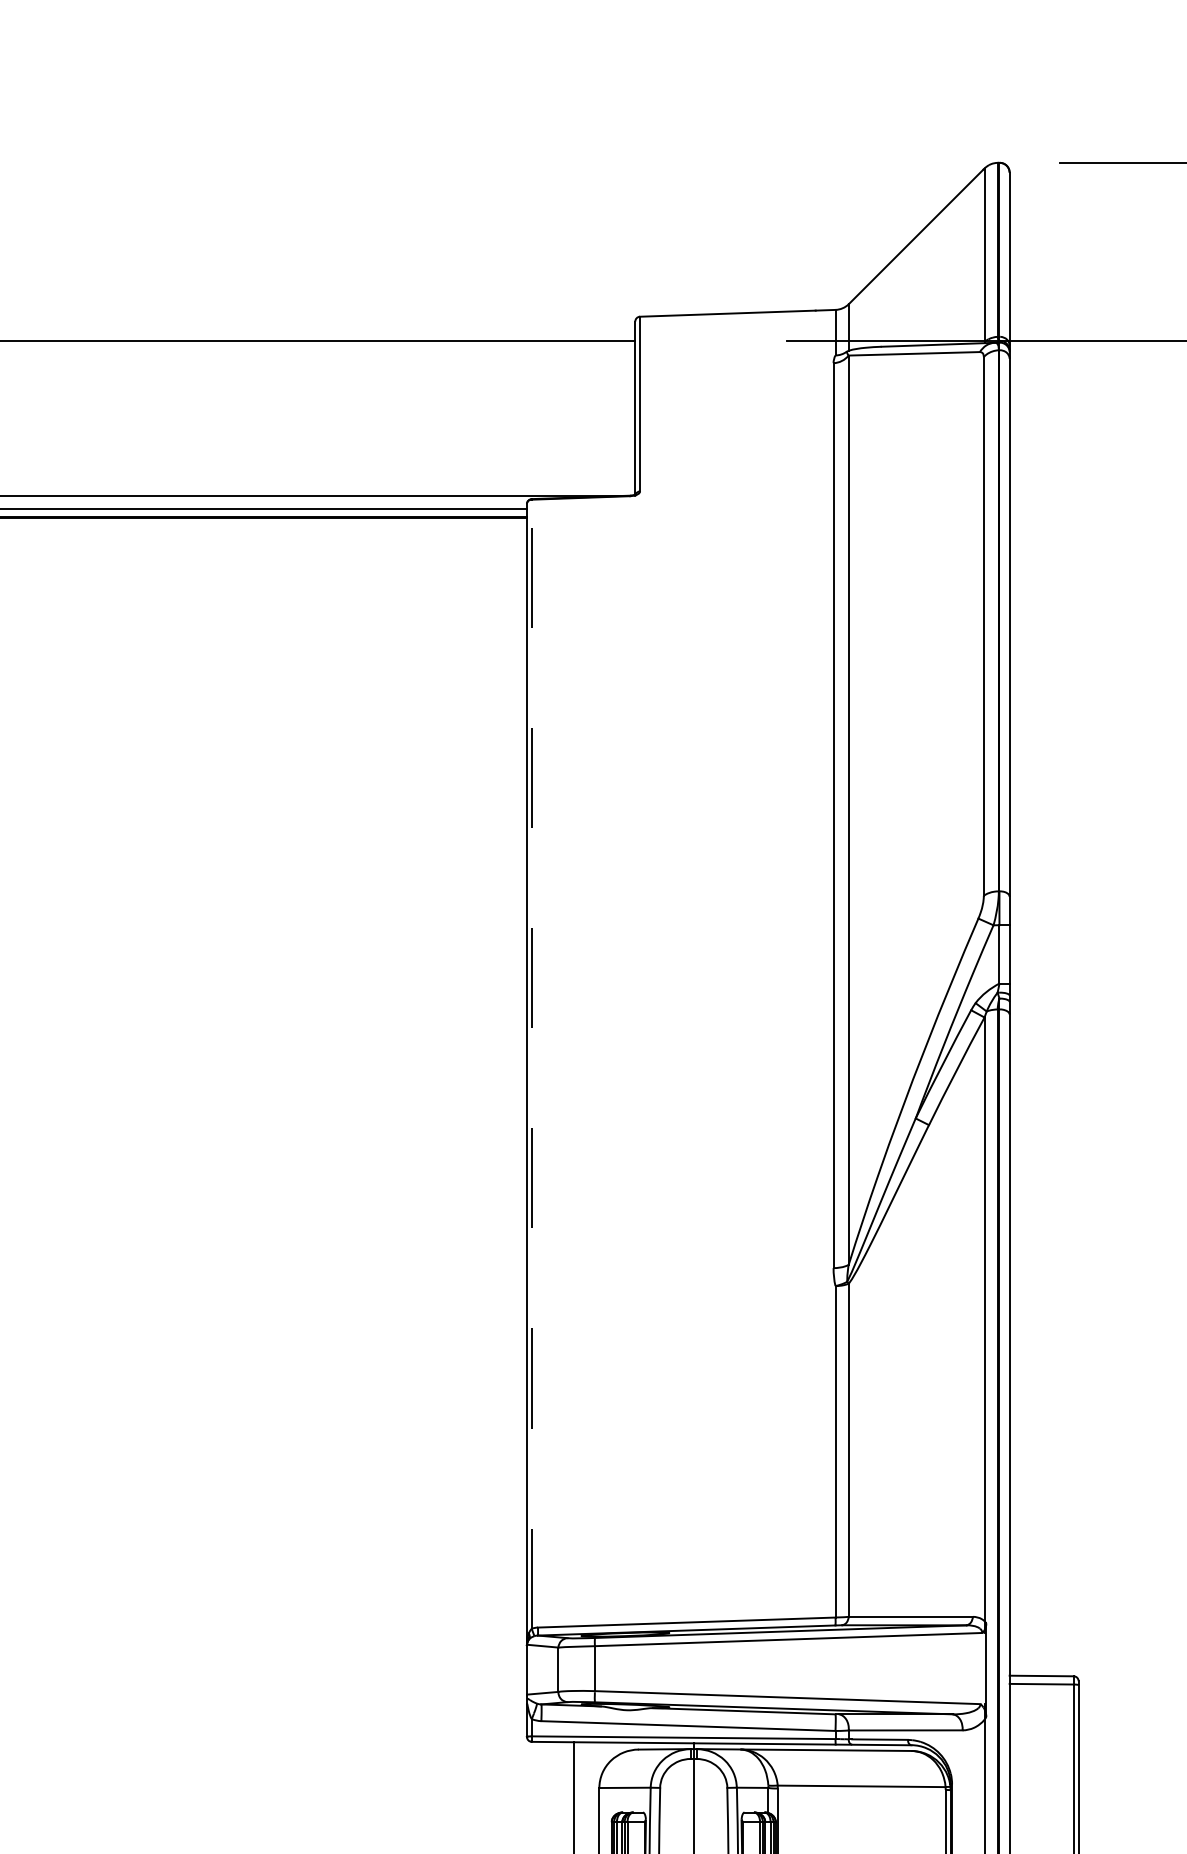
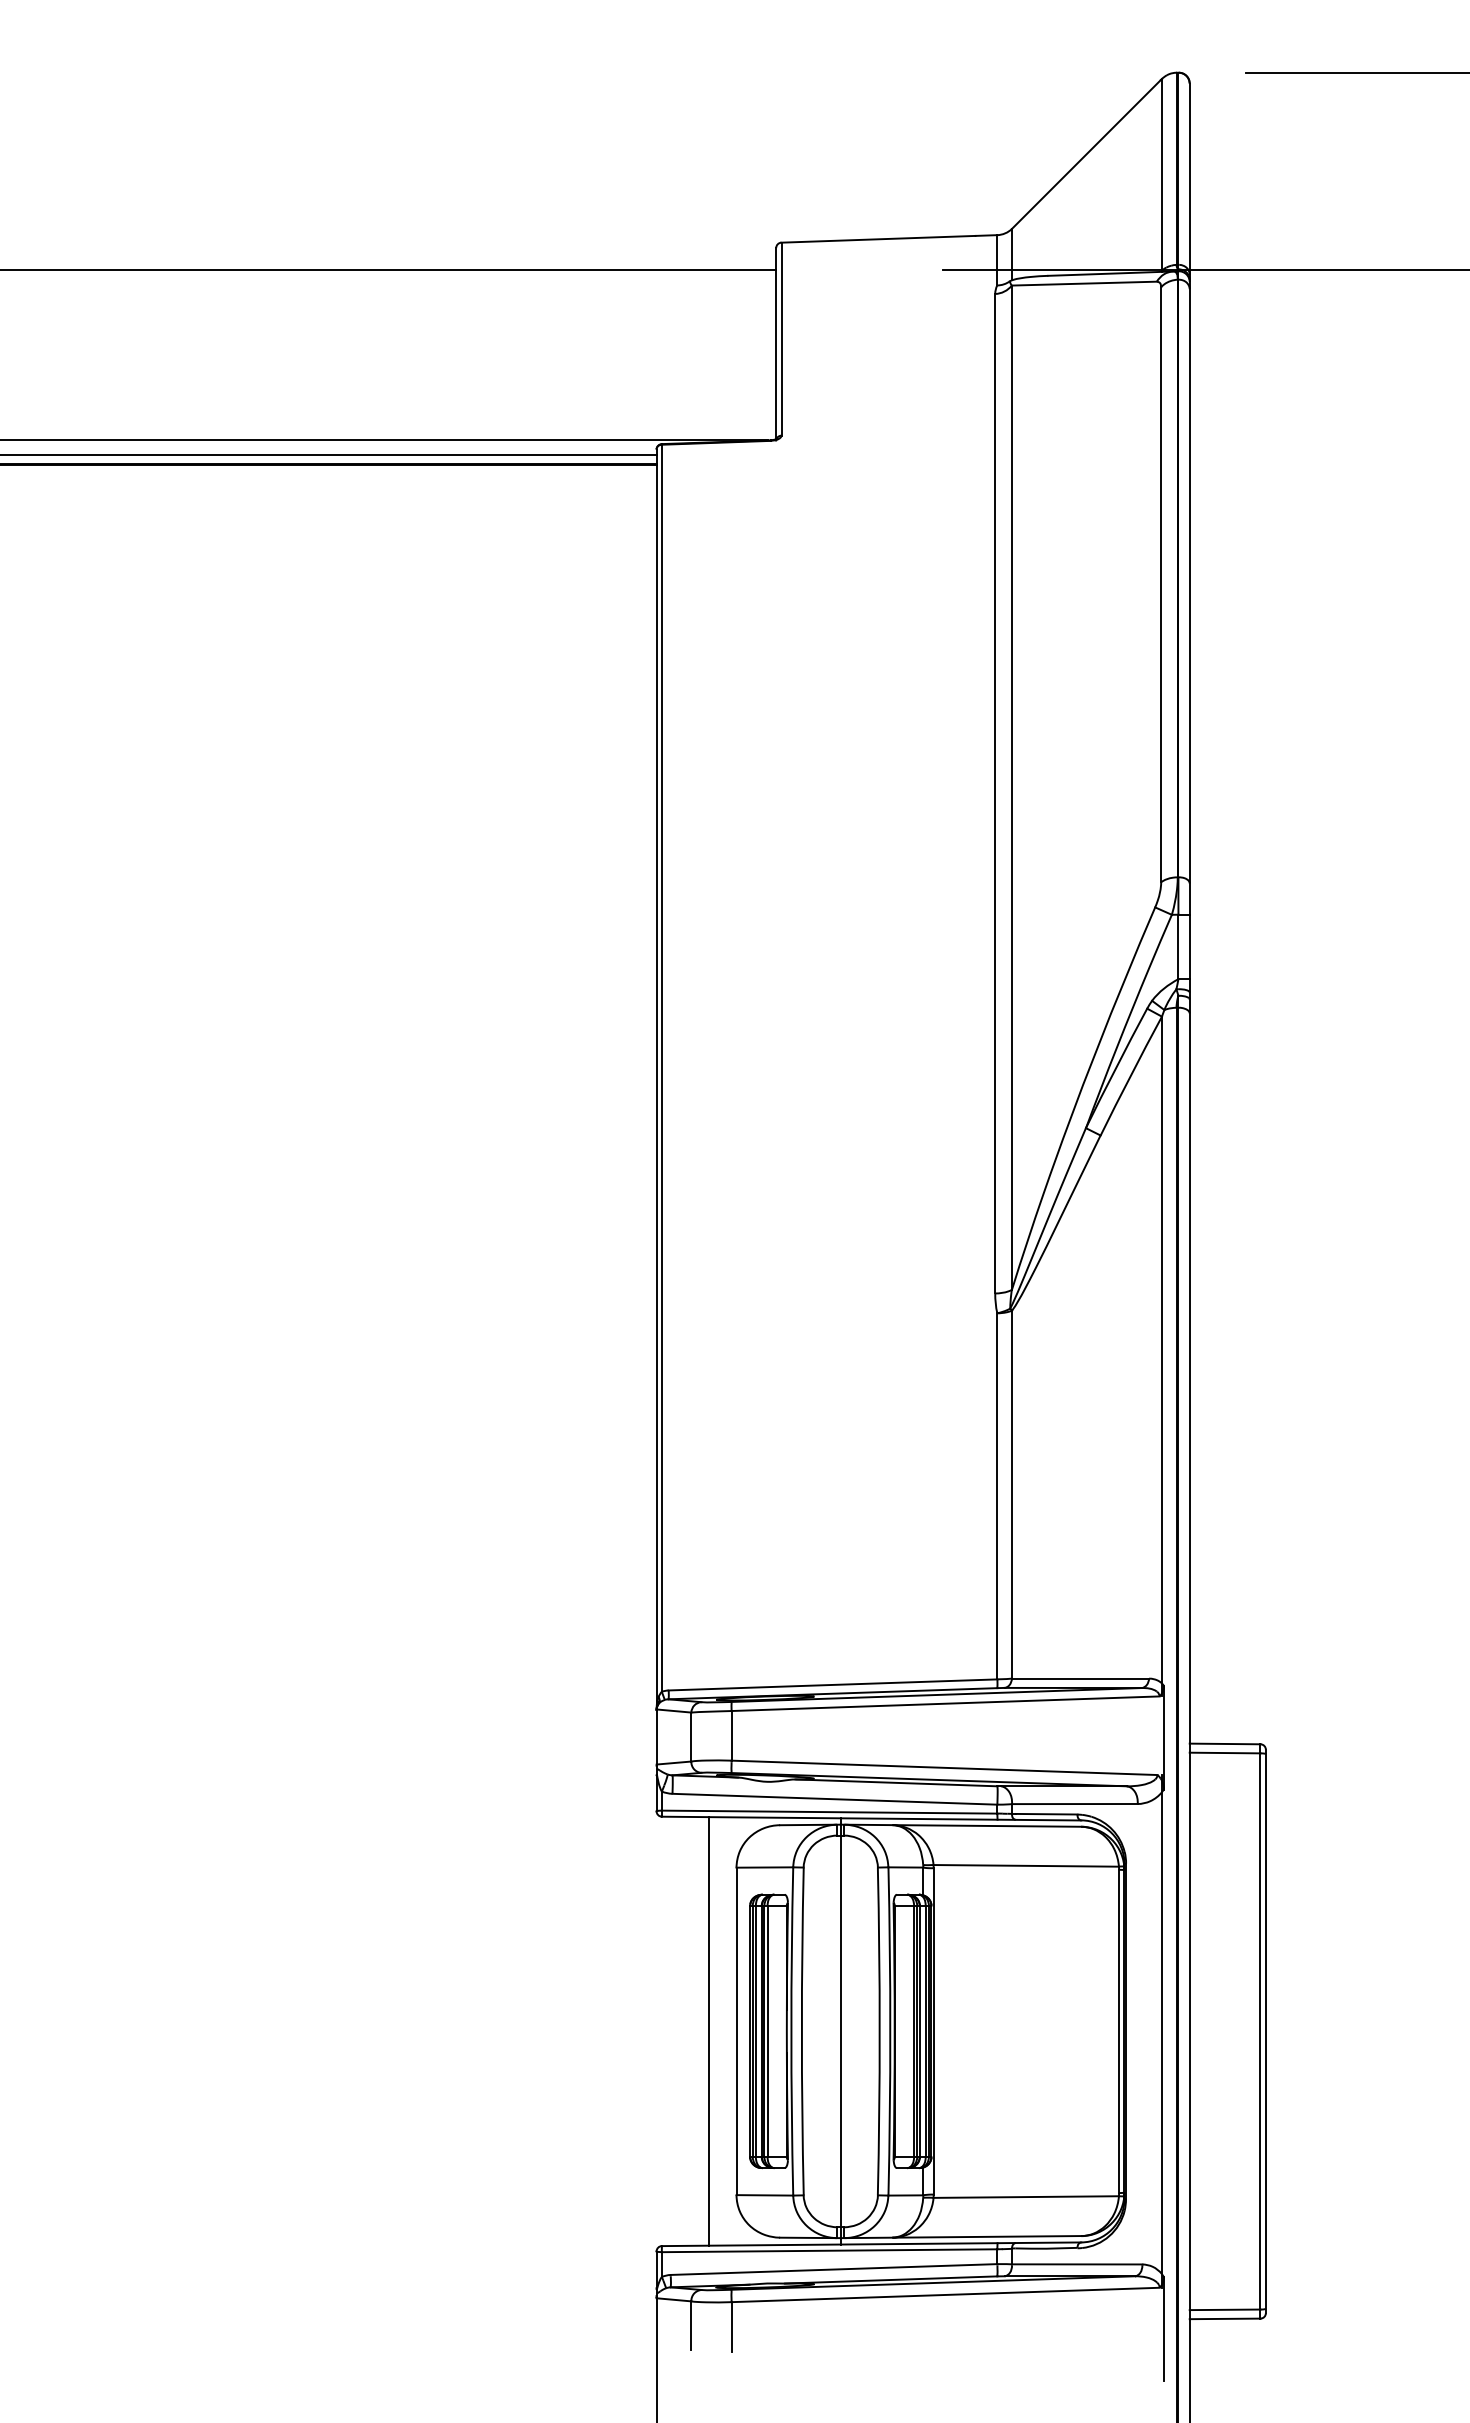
line: (531, 1064) -> (661, 1068), dashed -> solid

